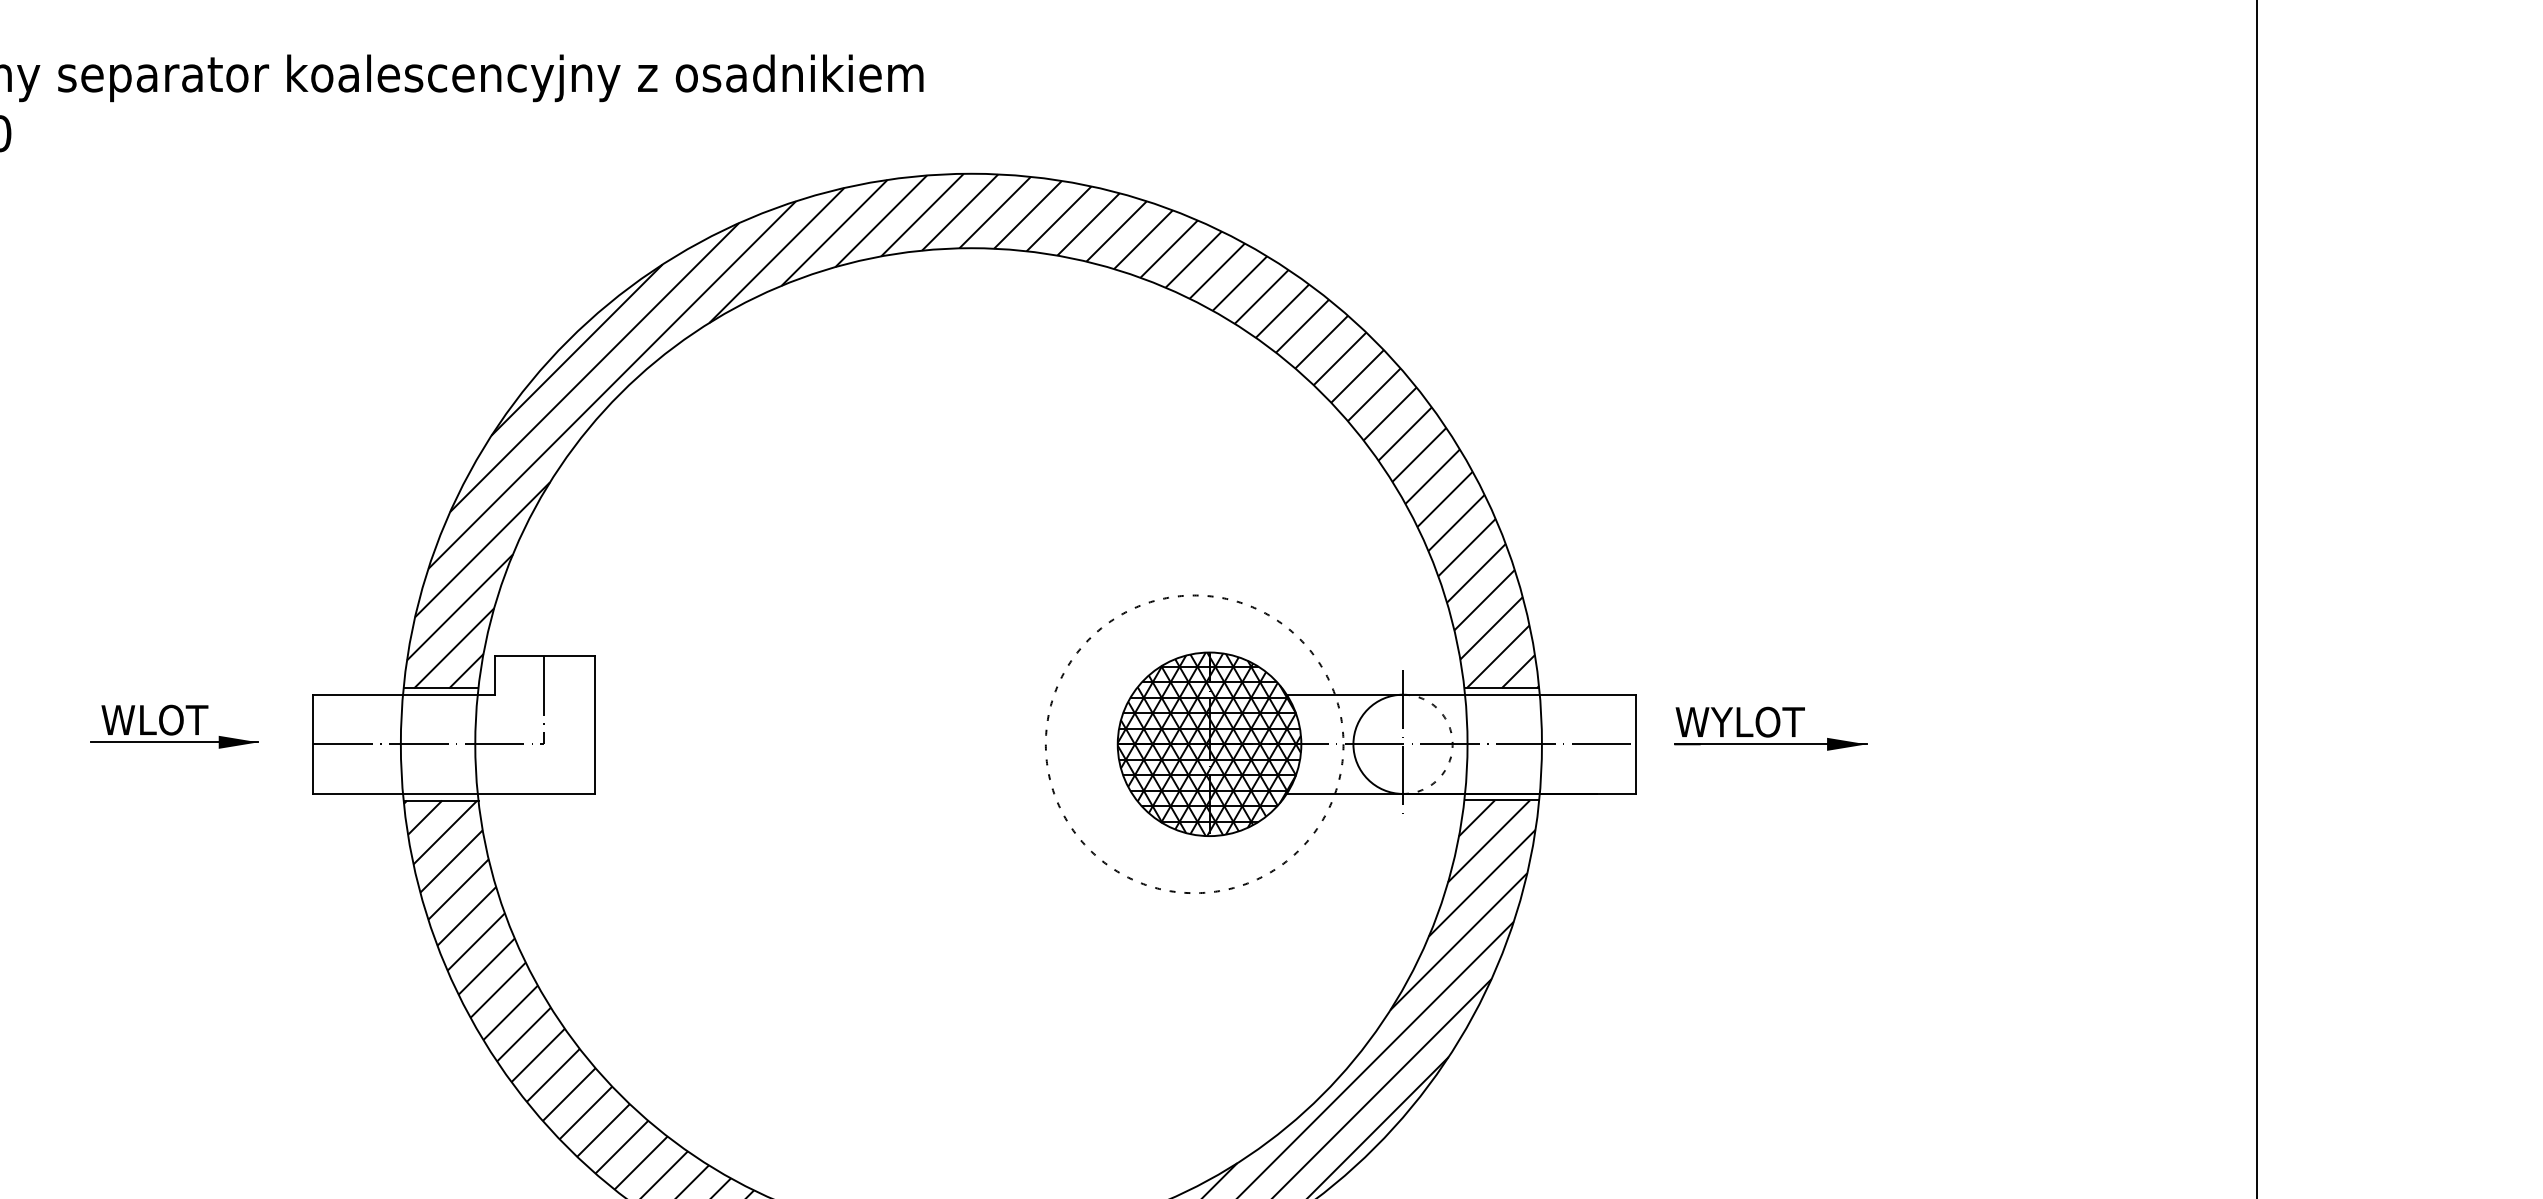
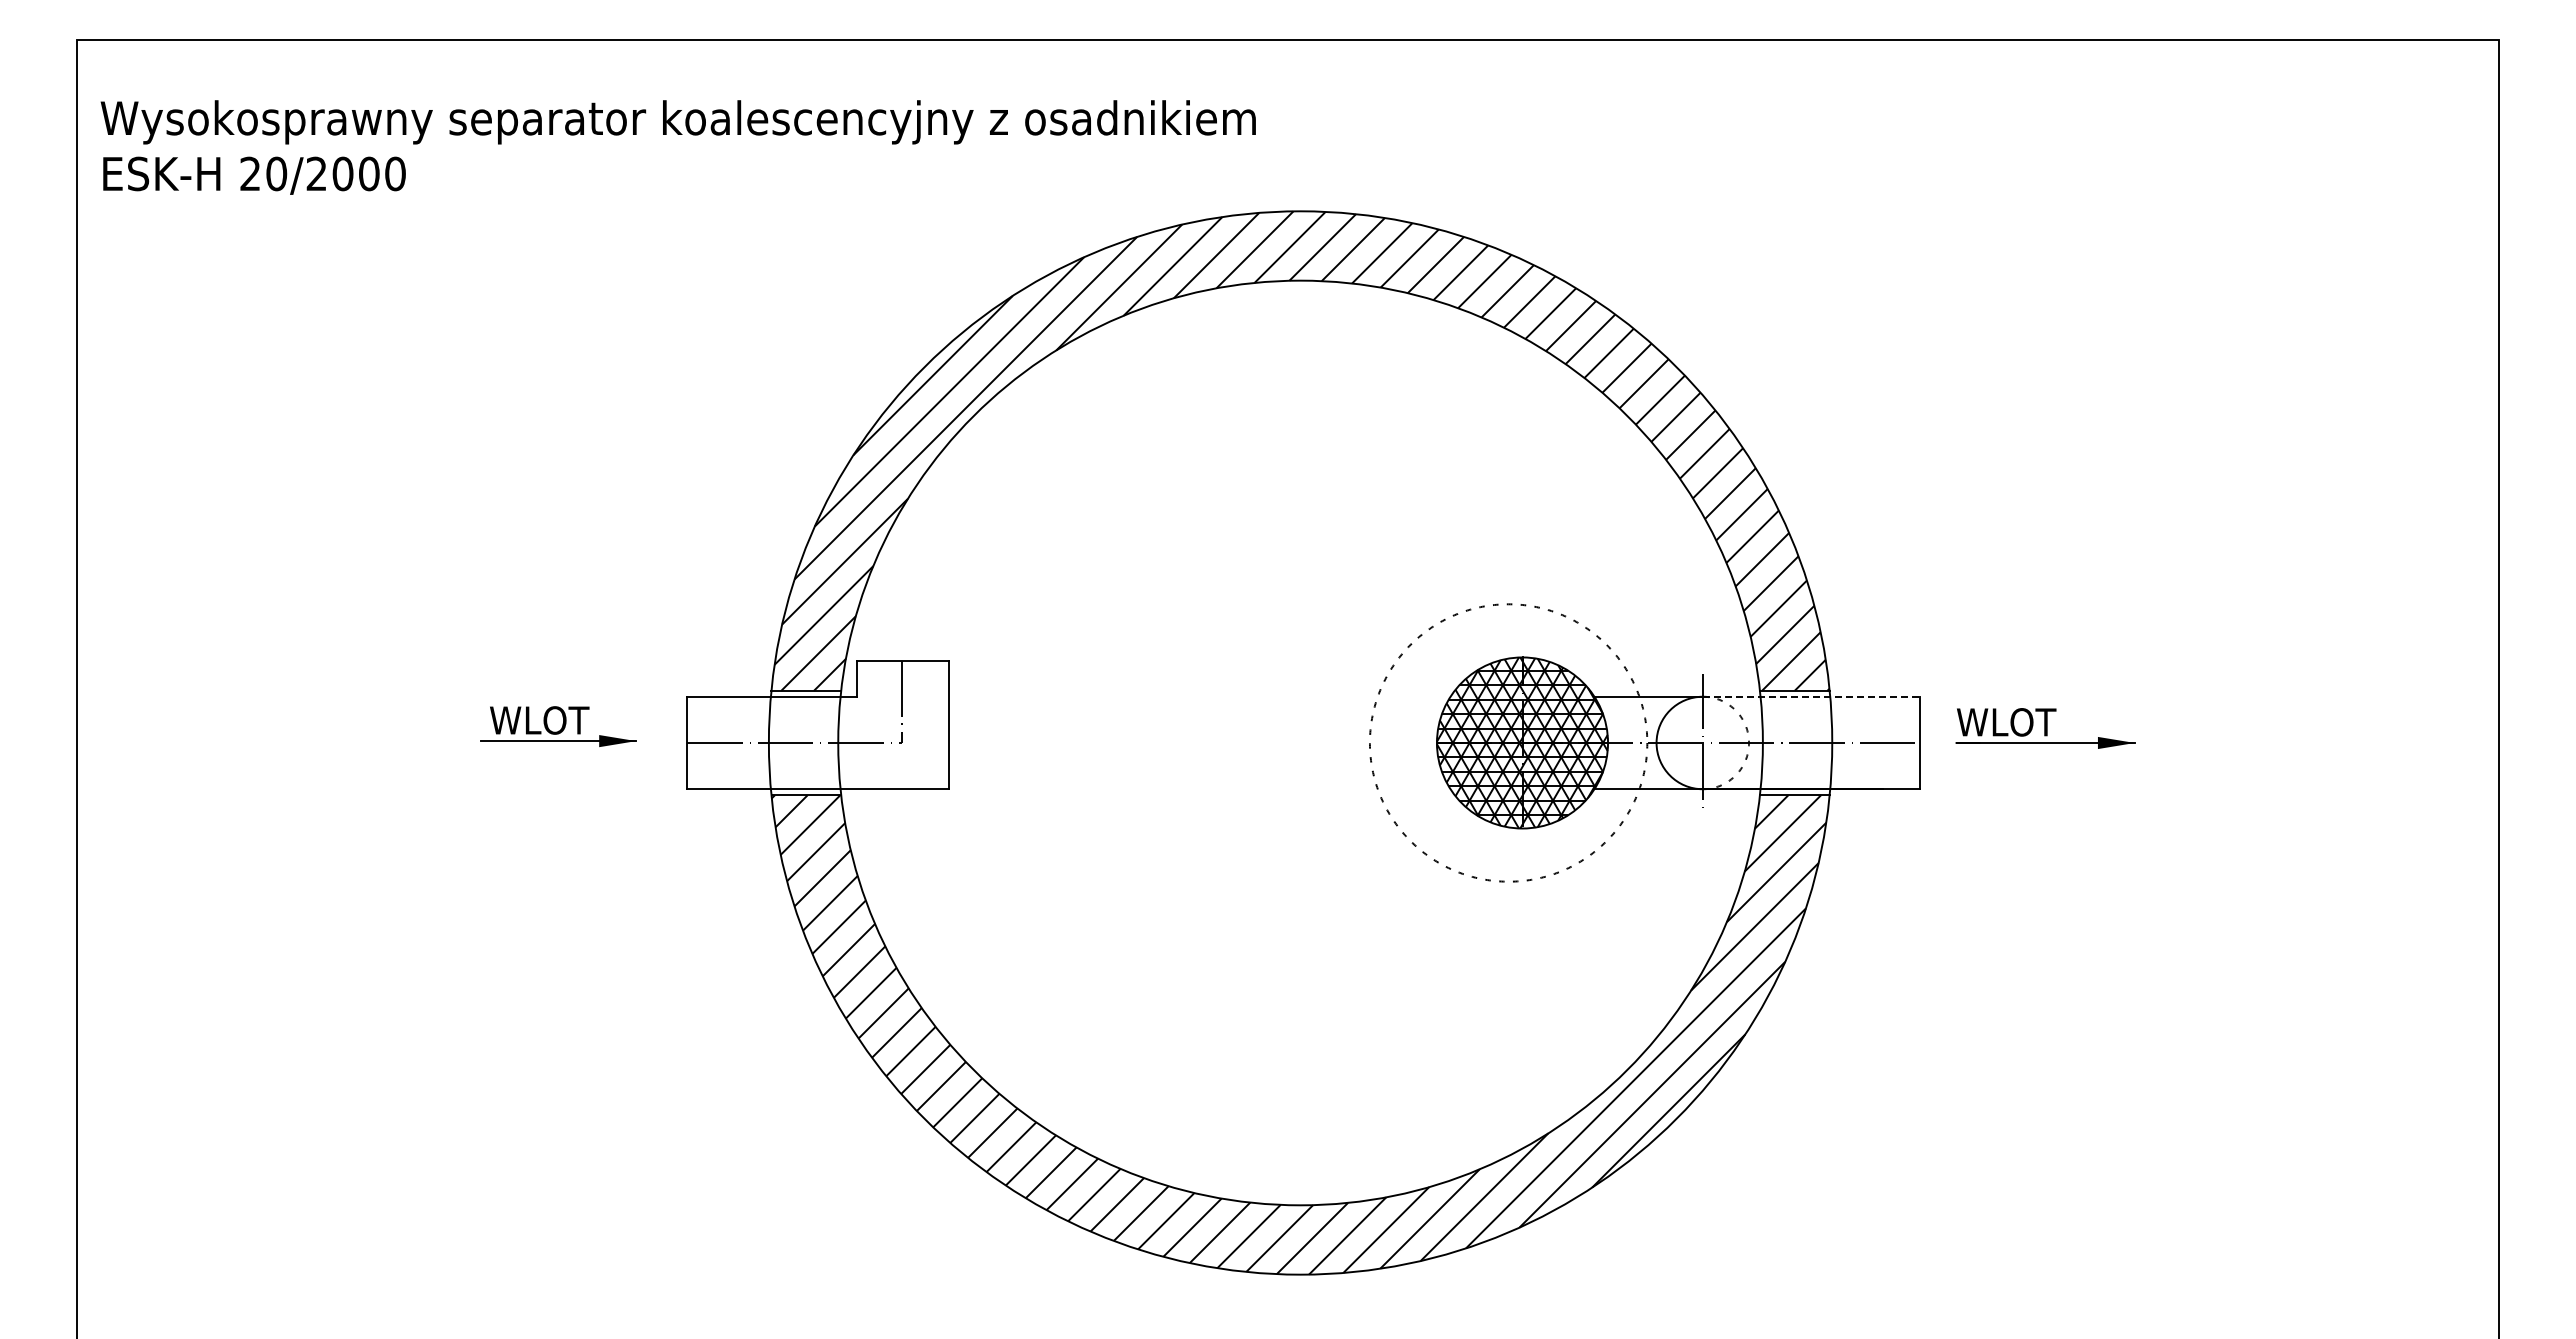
line: (1519, 694) -> (1811, 696), solid -> dashed
text: (1757, 722) -> (2033, 722), WYLOT -> WLOT

